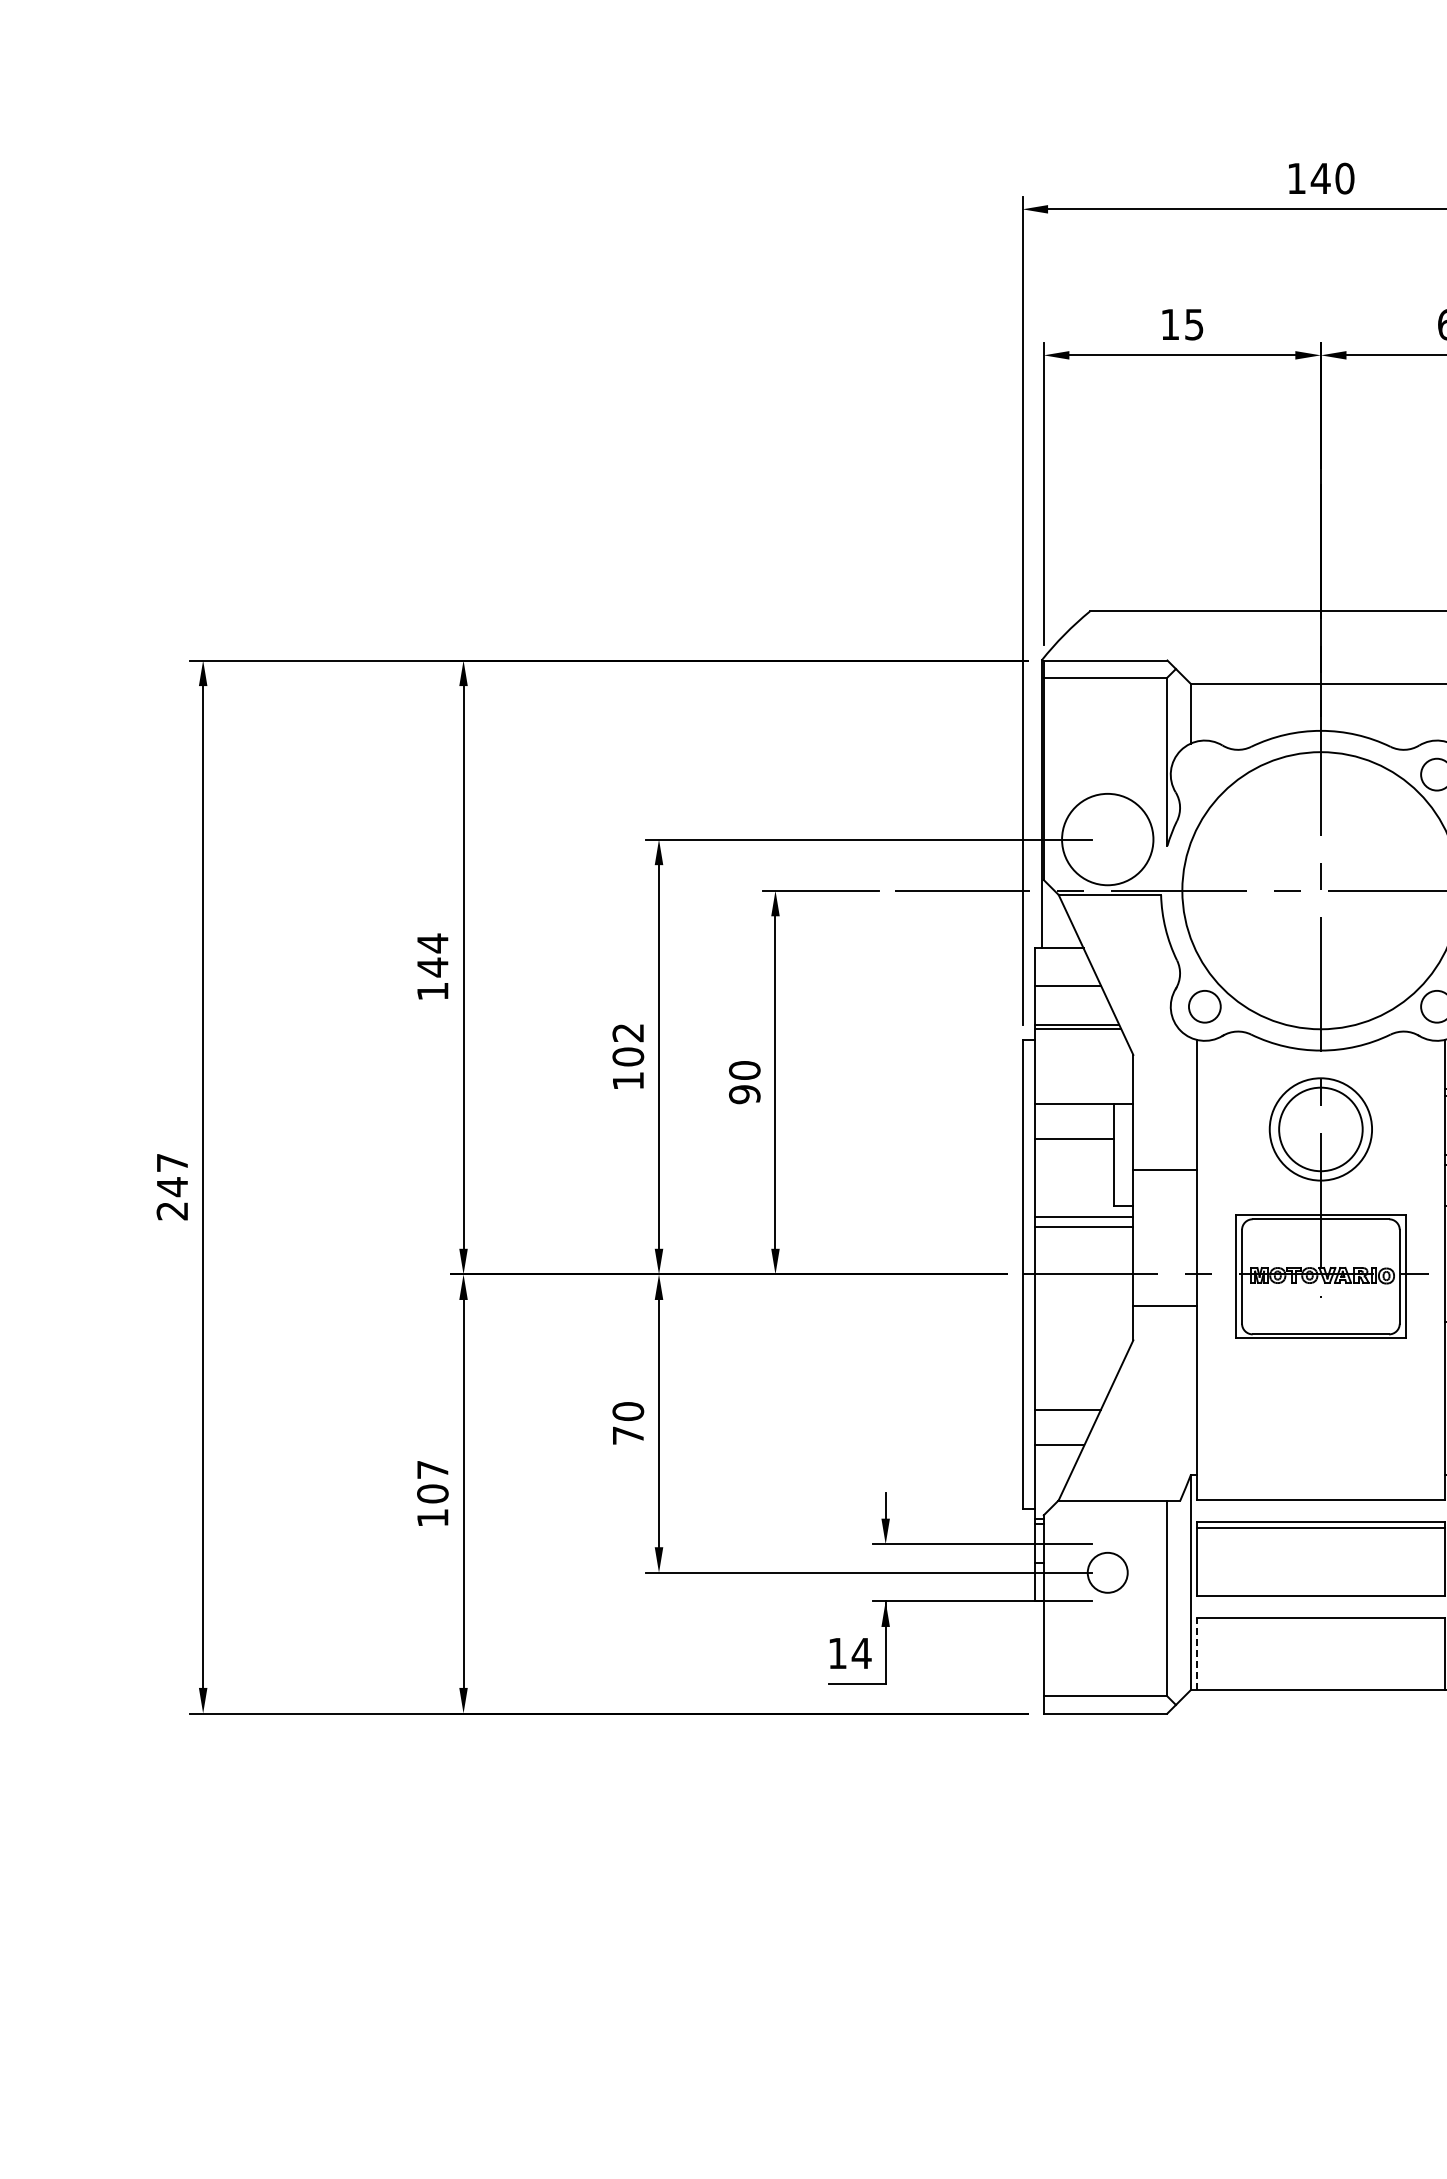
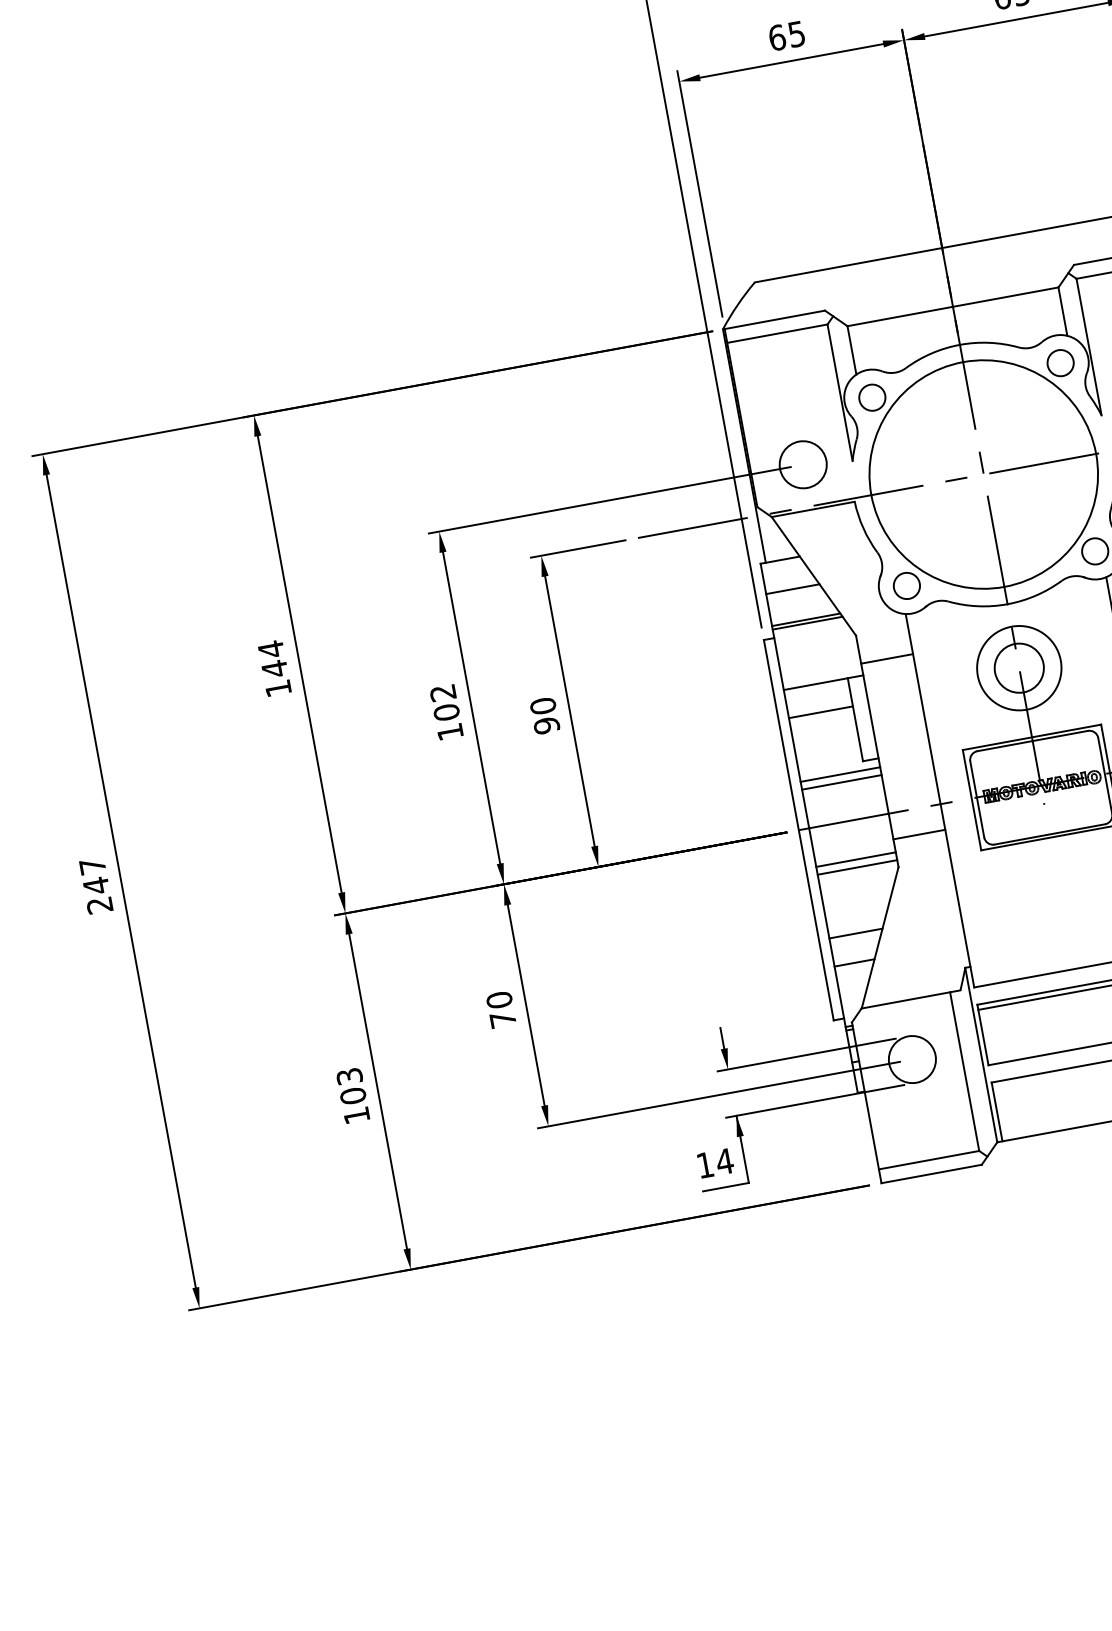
text: (1170, 324) -> (777, 37), 15 -> 65
circle: (1204, 774) -> (872, 397), added
circle: (1107, 839) -> (803, 464), size x0.62
circle: (1320, 1129) -> (1018, 668), size x0.71
line: (1165, 1170) -> (887, 658), moved
line: (1084, 1322) -> (856, 859), added
line: (1084, 1331) -> (857, 867), added
text: (432, 1469) -> (349, 1076), 107 -> 103
circle: (1107, 1572) -> (912, 1059), size x1.43
line: (1197, 1653) -> (997, 1111), dashed -> solid

